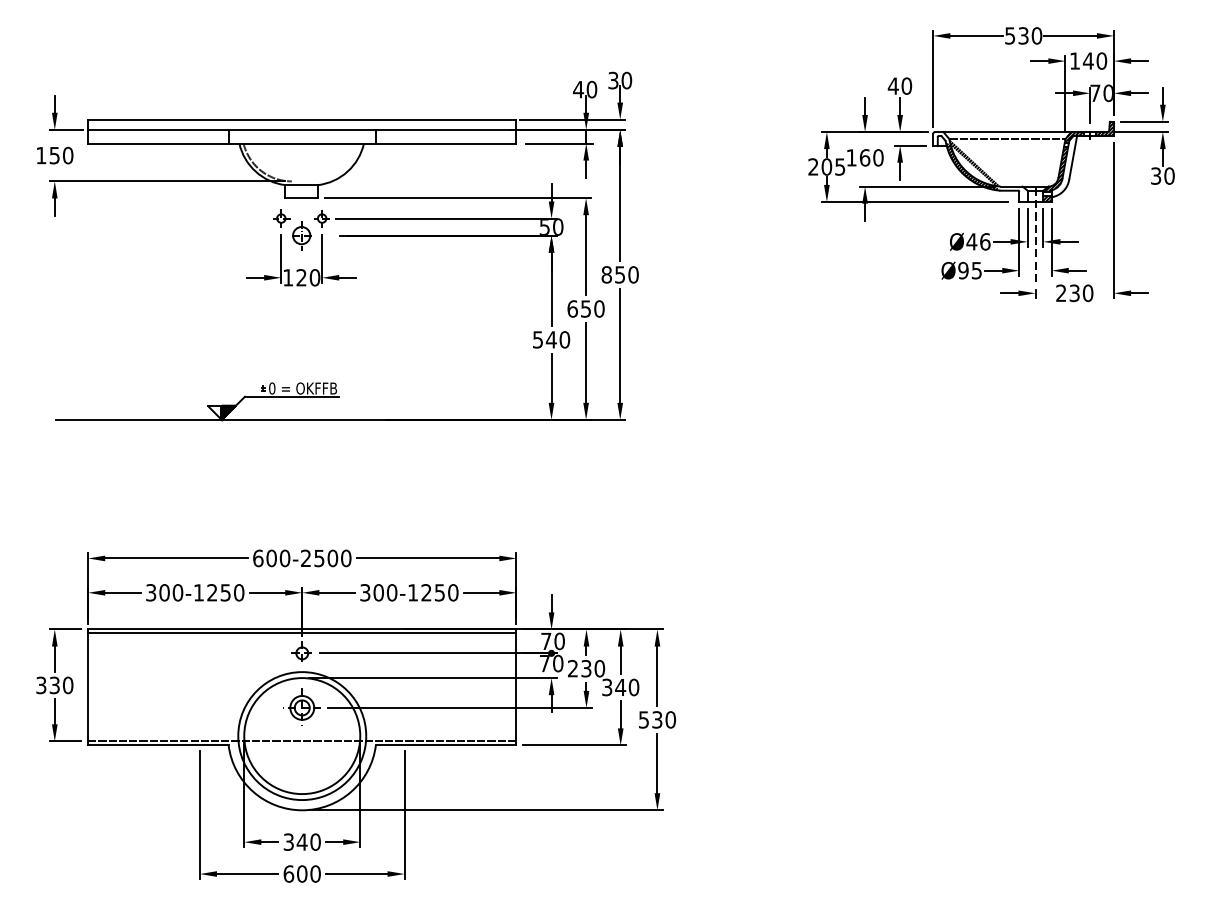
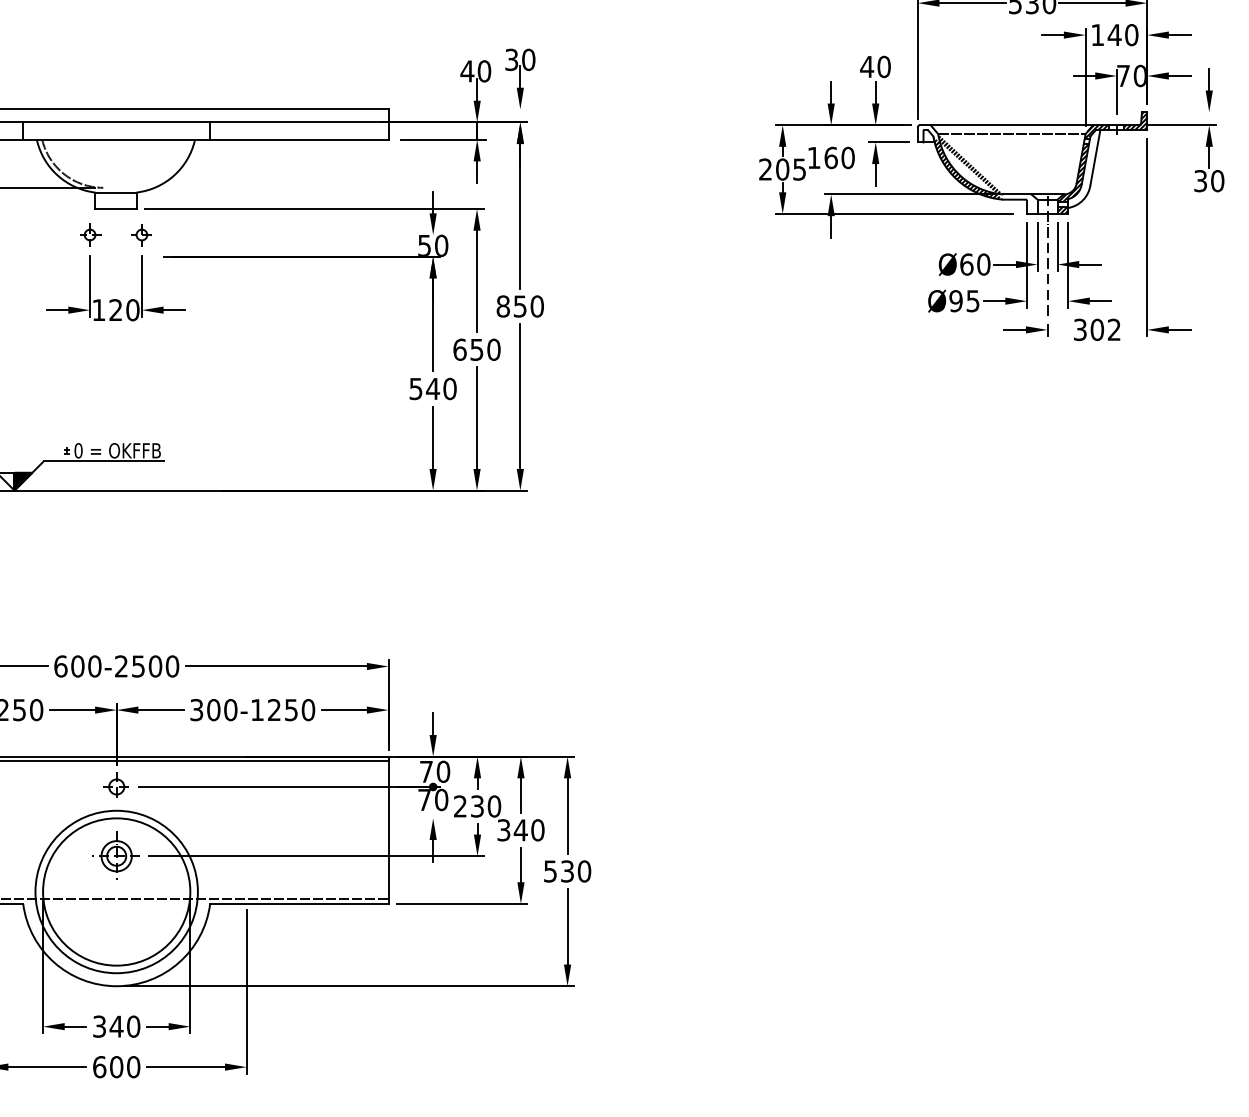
line: (572, 119) -> (459, 109), removed
line: (1143, 121) -> (1184, 111), removed
line: (446, 218) -> (299, 234), removed
part: (301, 235) -> (115, 256), removed
text: (978, 241) -> (975, 264), Ø46 -> Ø60
text: (1074, 293) -> (1097, 330), 230 -> 302
line: (432, 678) -> (282, 818), removed

